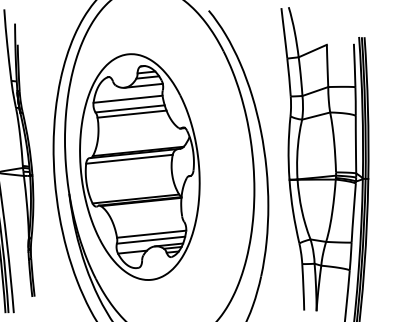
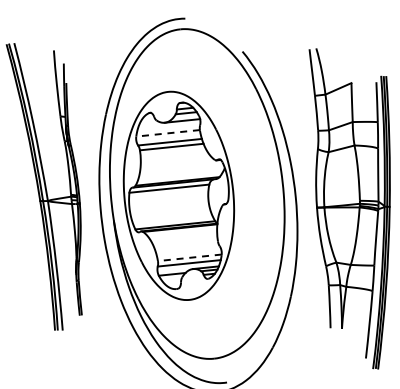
line: (128, 99) -> (168, 133), solid -> dashed
line: (151, 233) -> (189, 257), solid -> dashed

